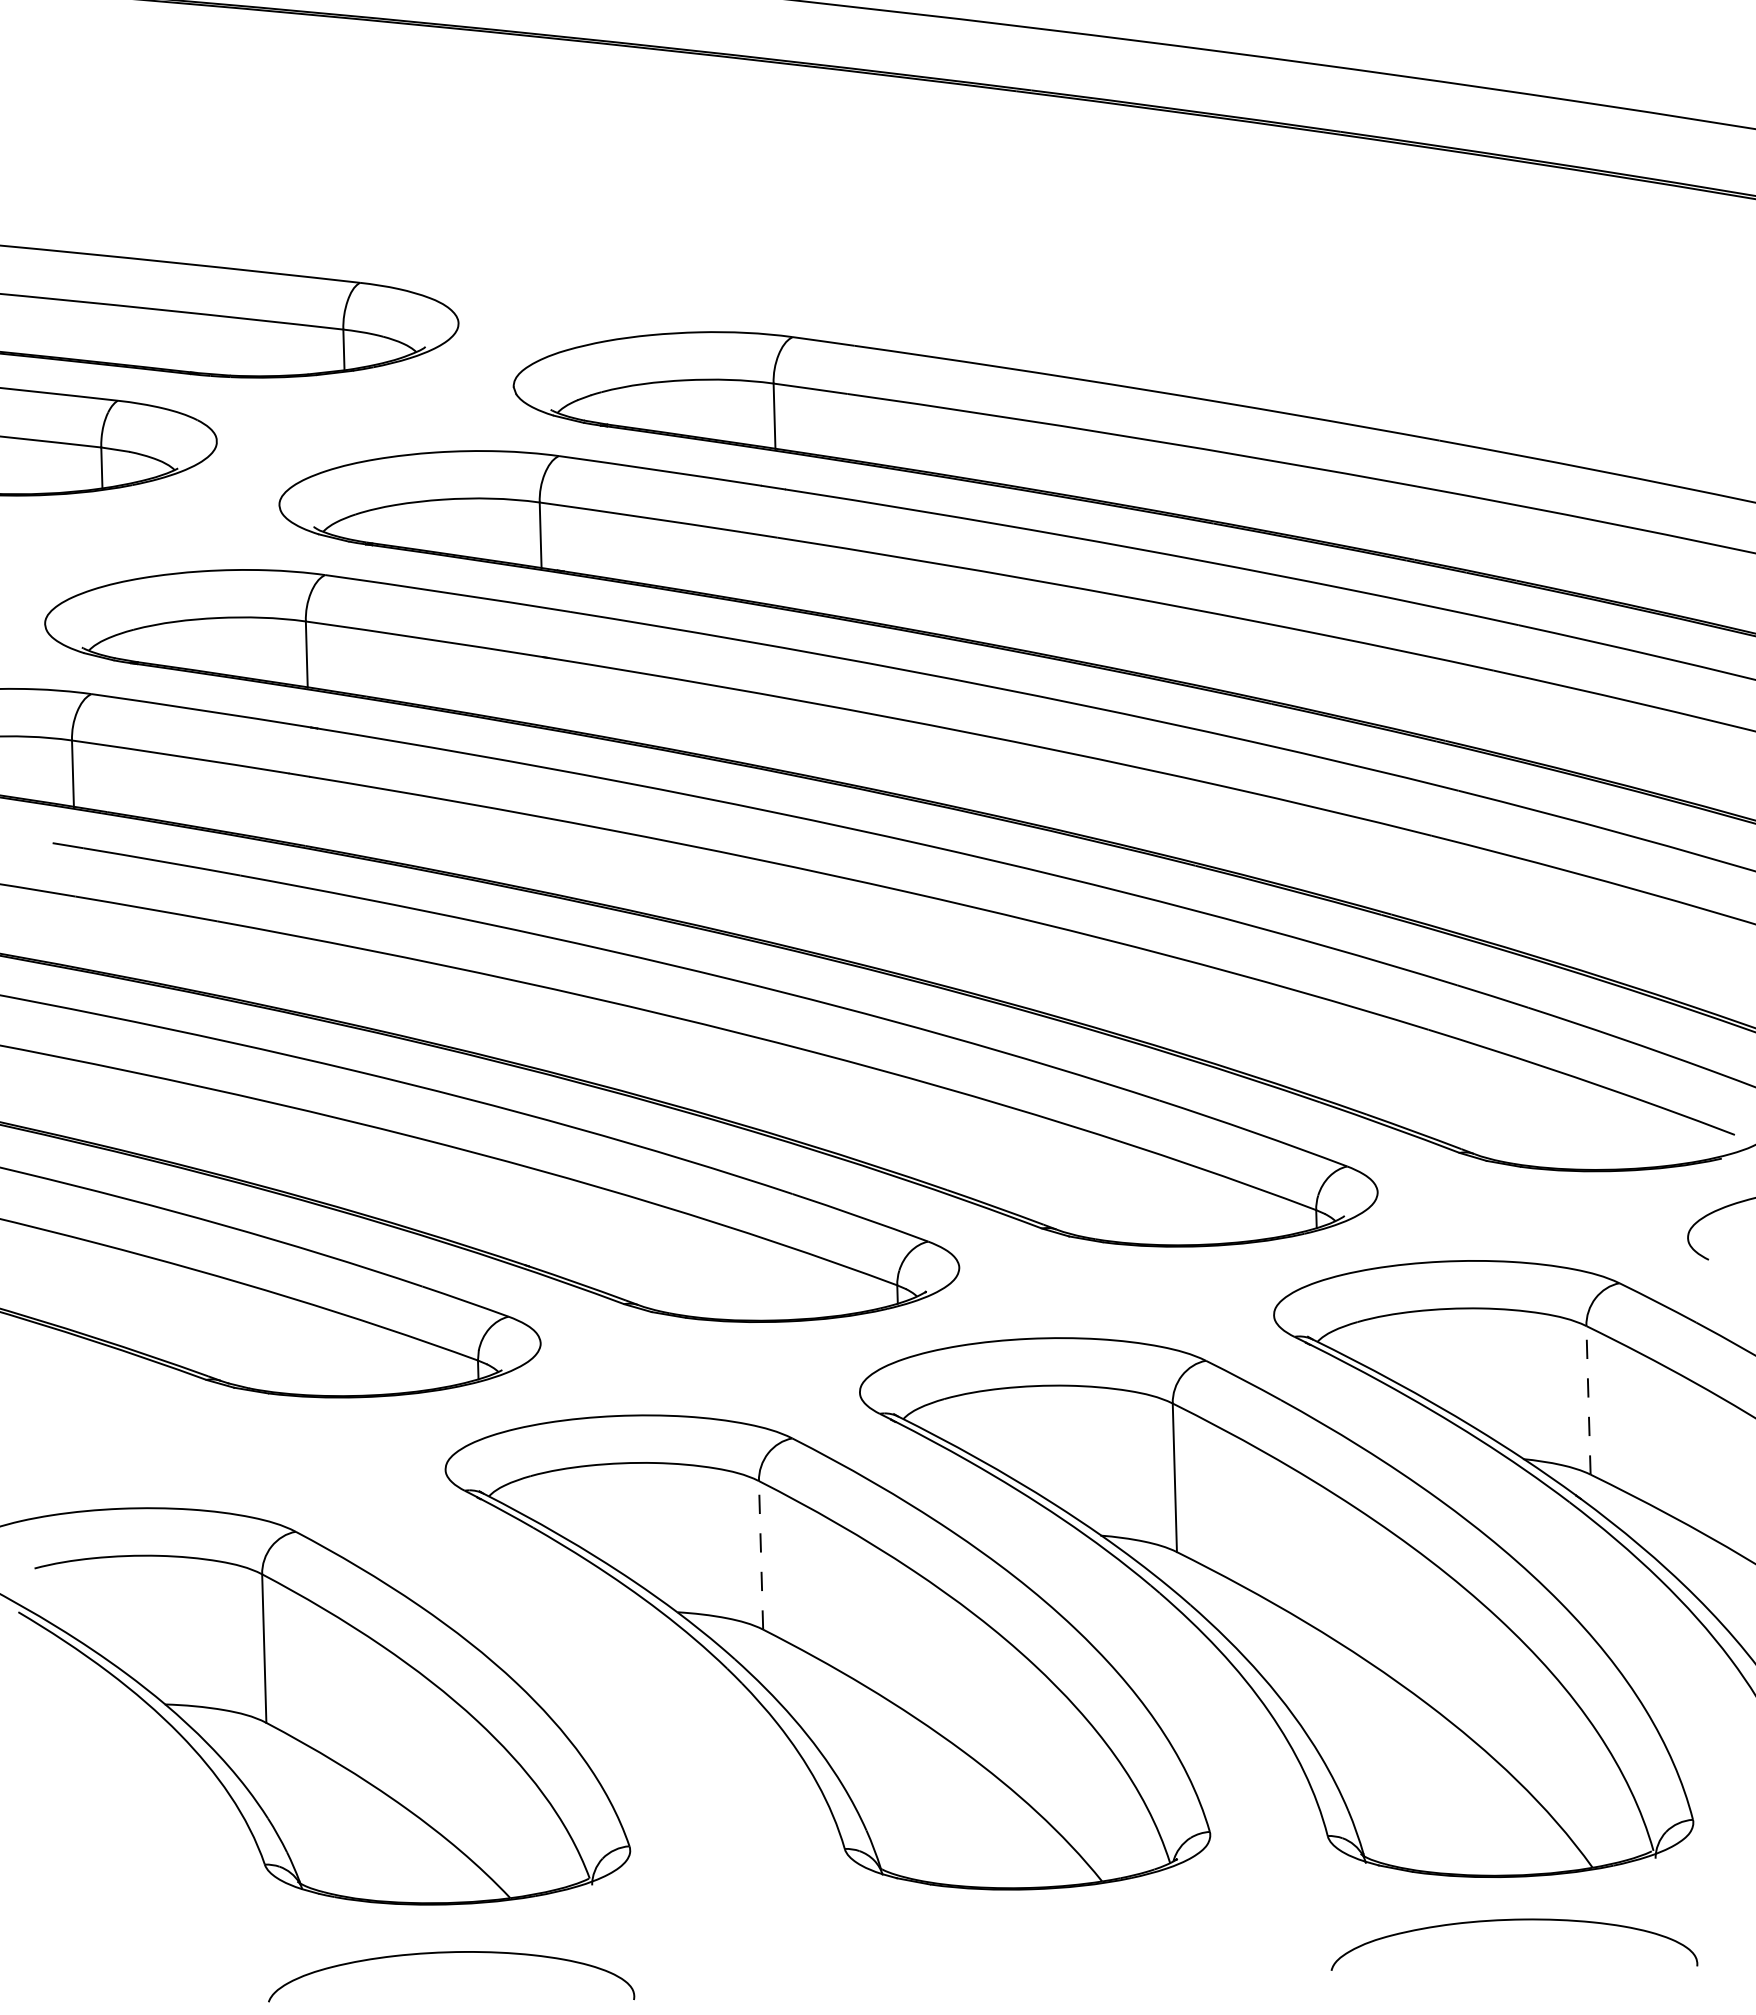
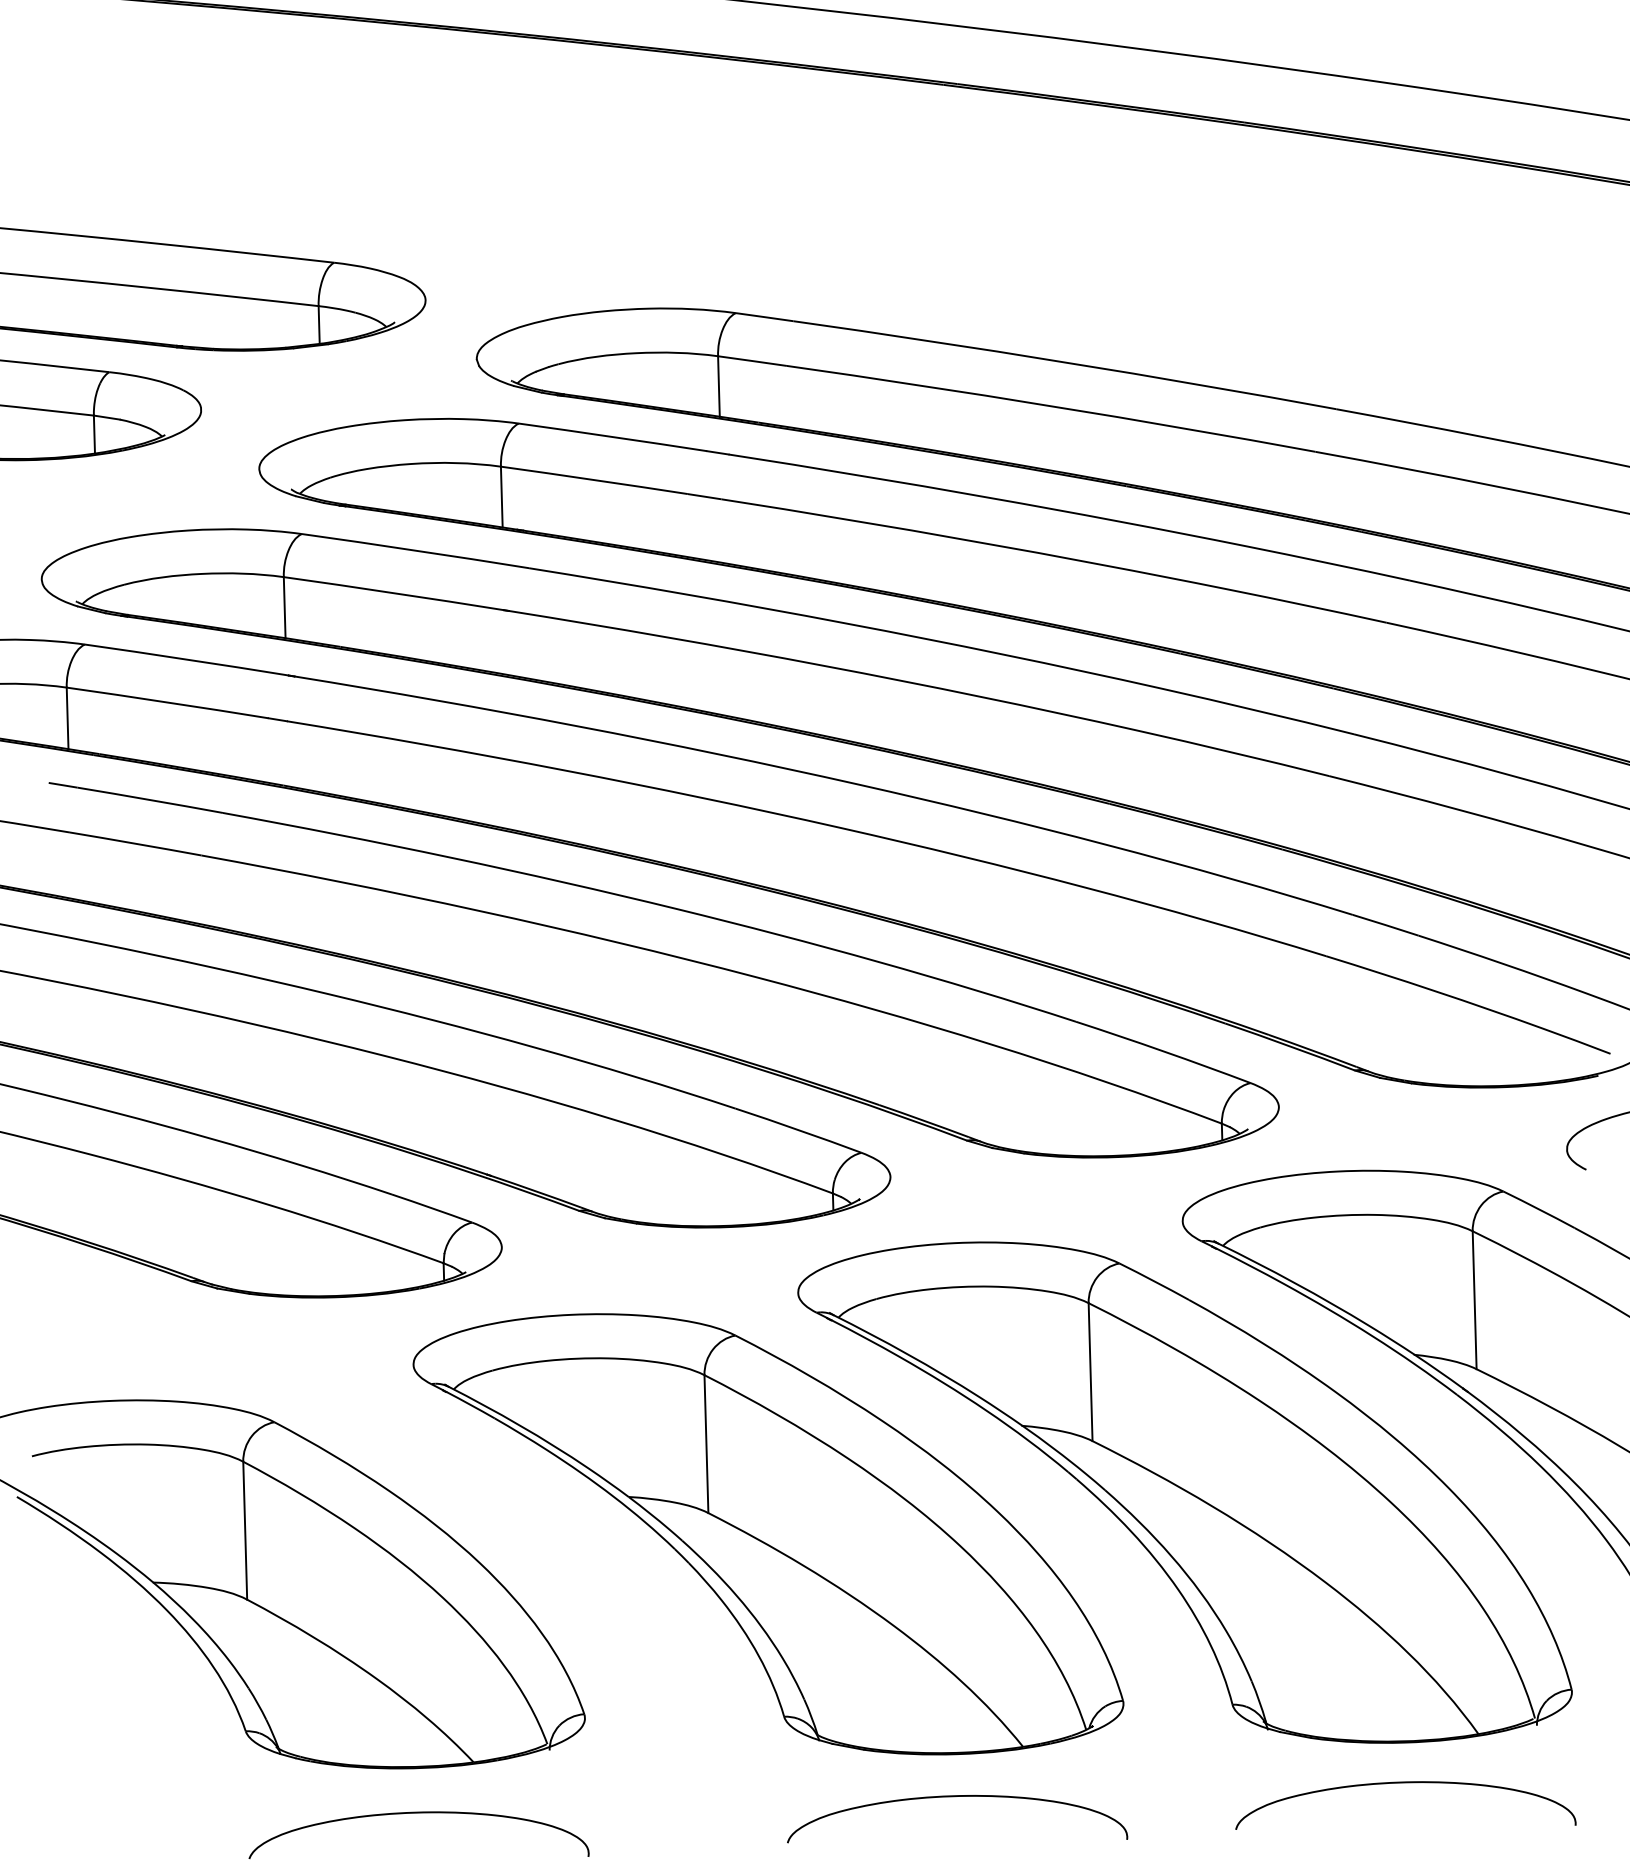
line: (1588, 1399) -> (1474, 1299), dashed -> solid
line: (761, 1554) -> (706, 1443), dashed -> solid
curve: (1031, 1935) -> (957, 1797), added

